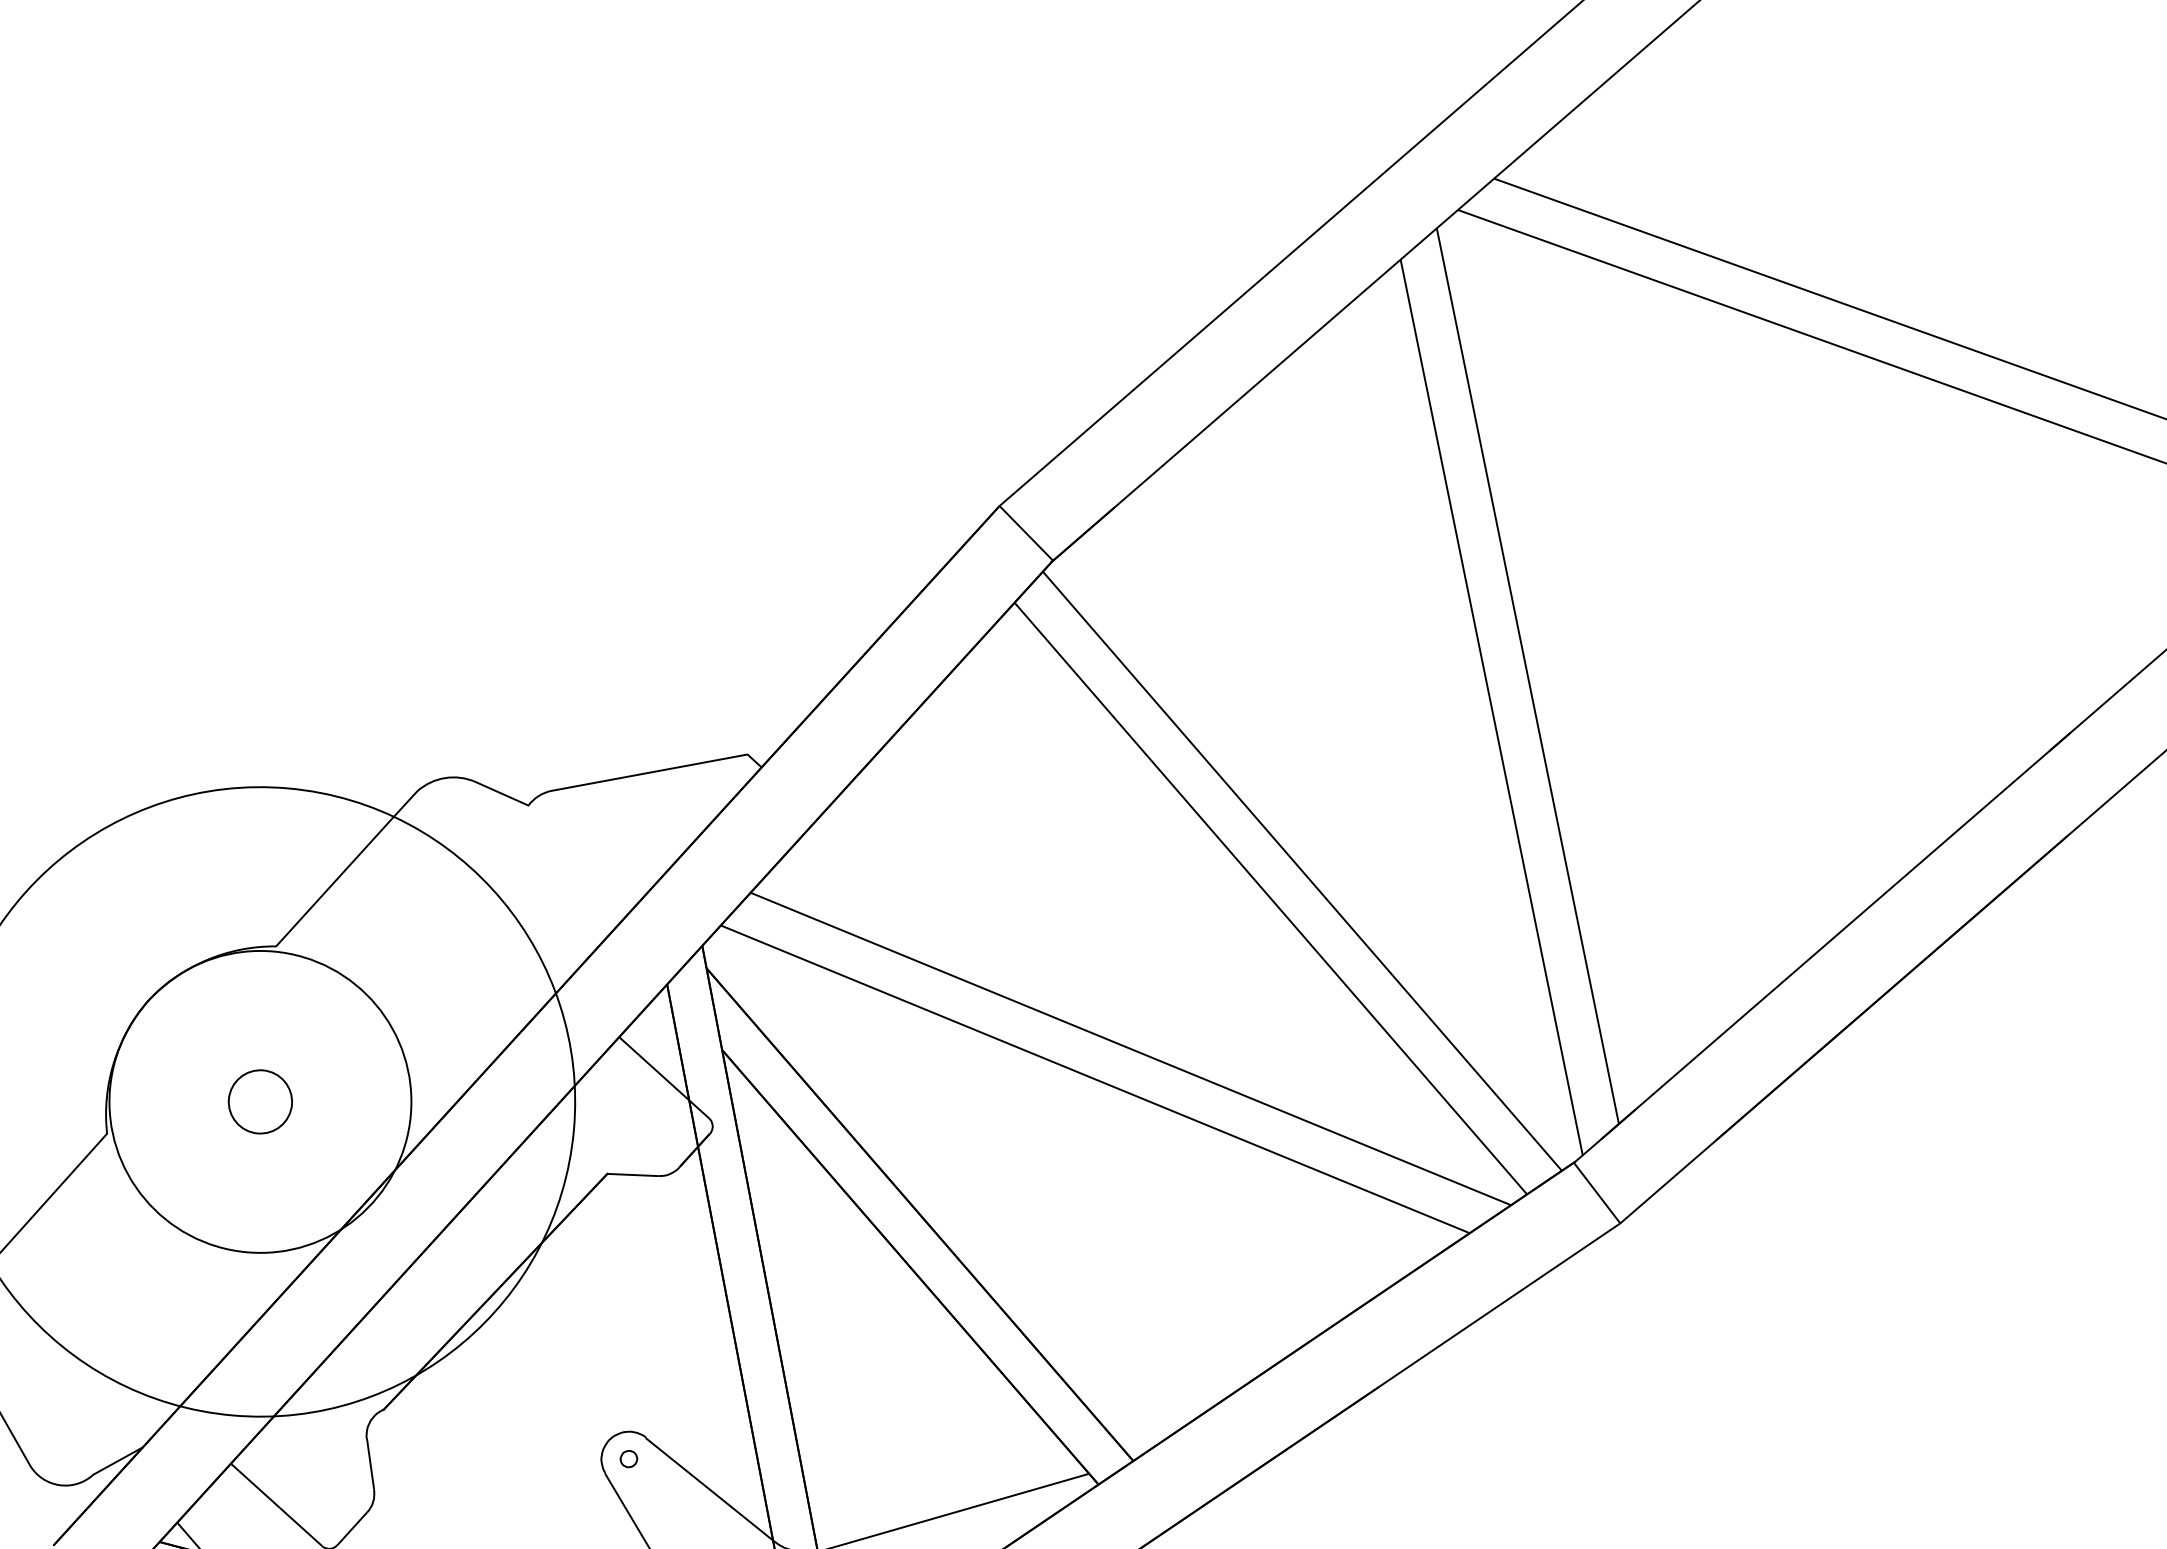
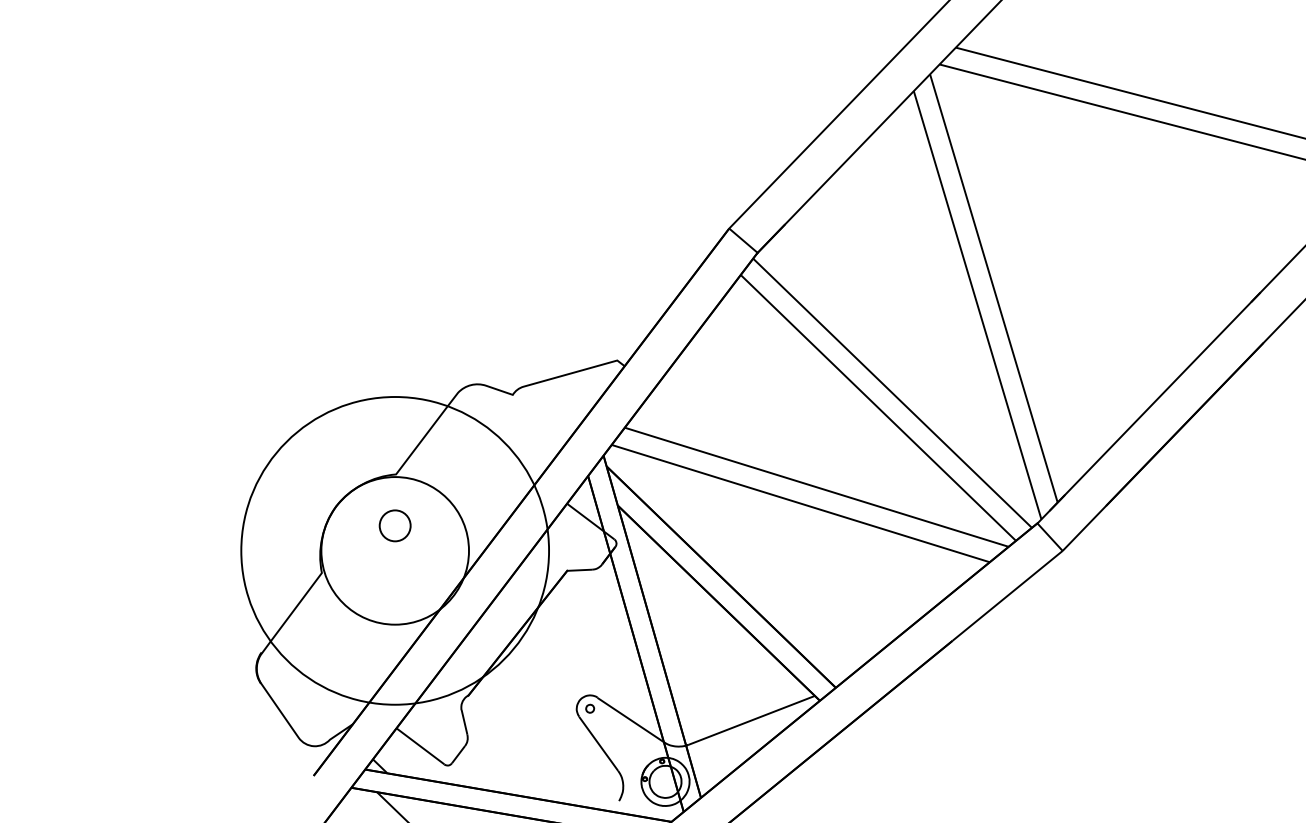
circle: (259, 1101) -> (394, 525), moved

